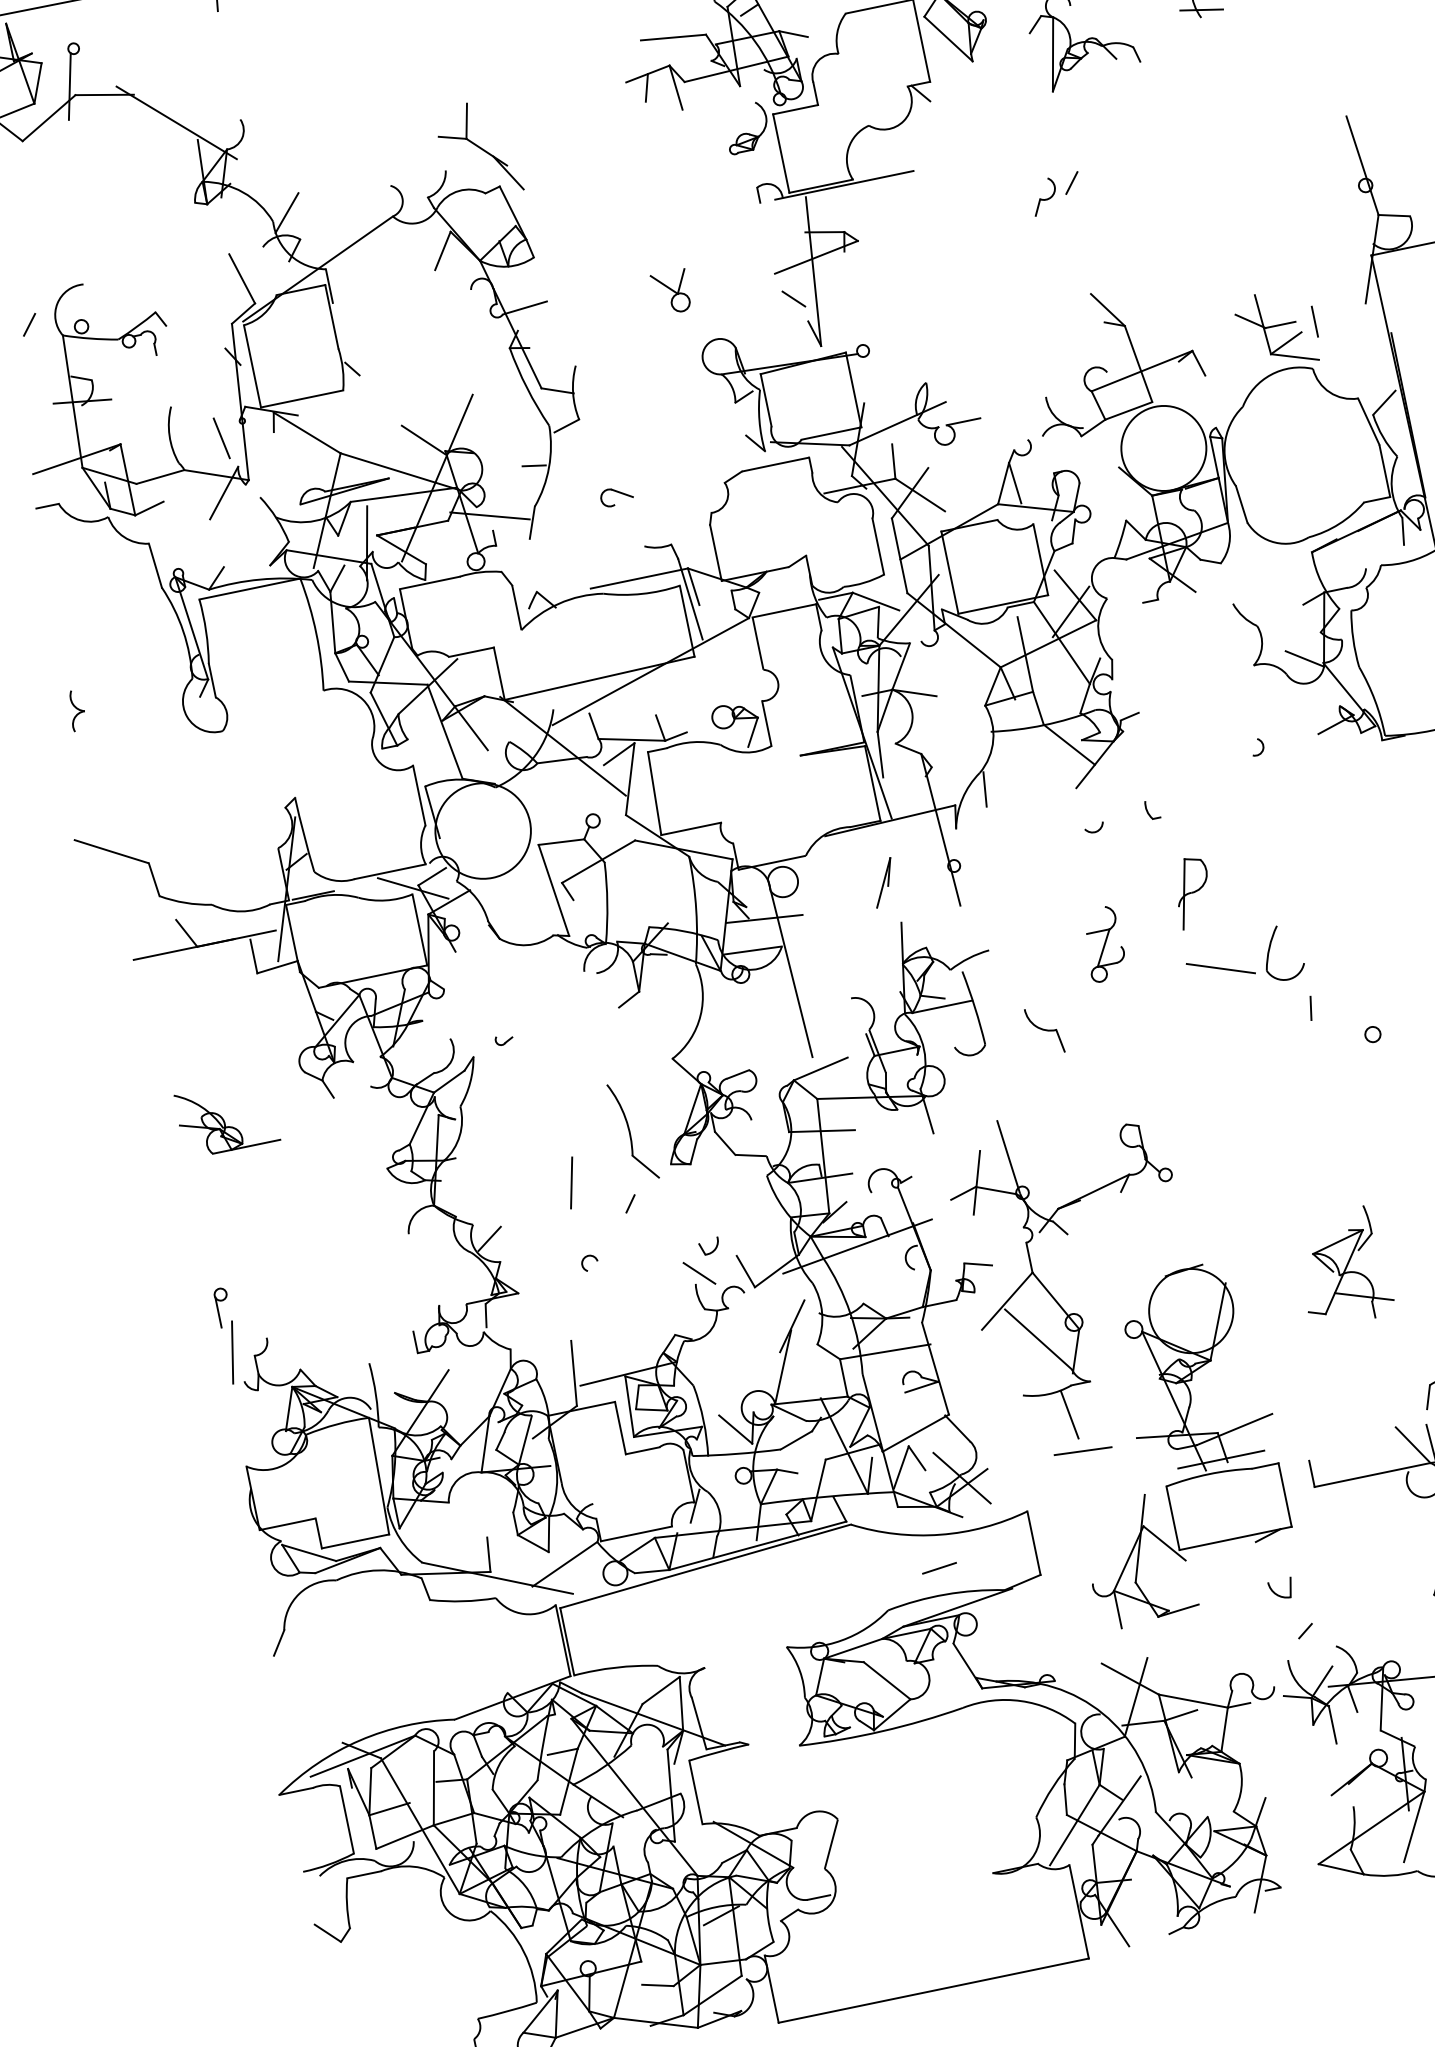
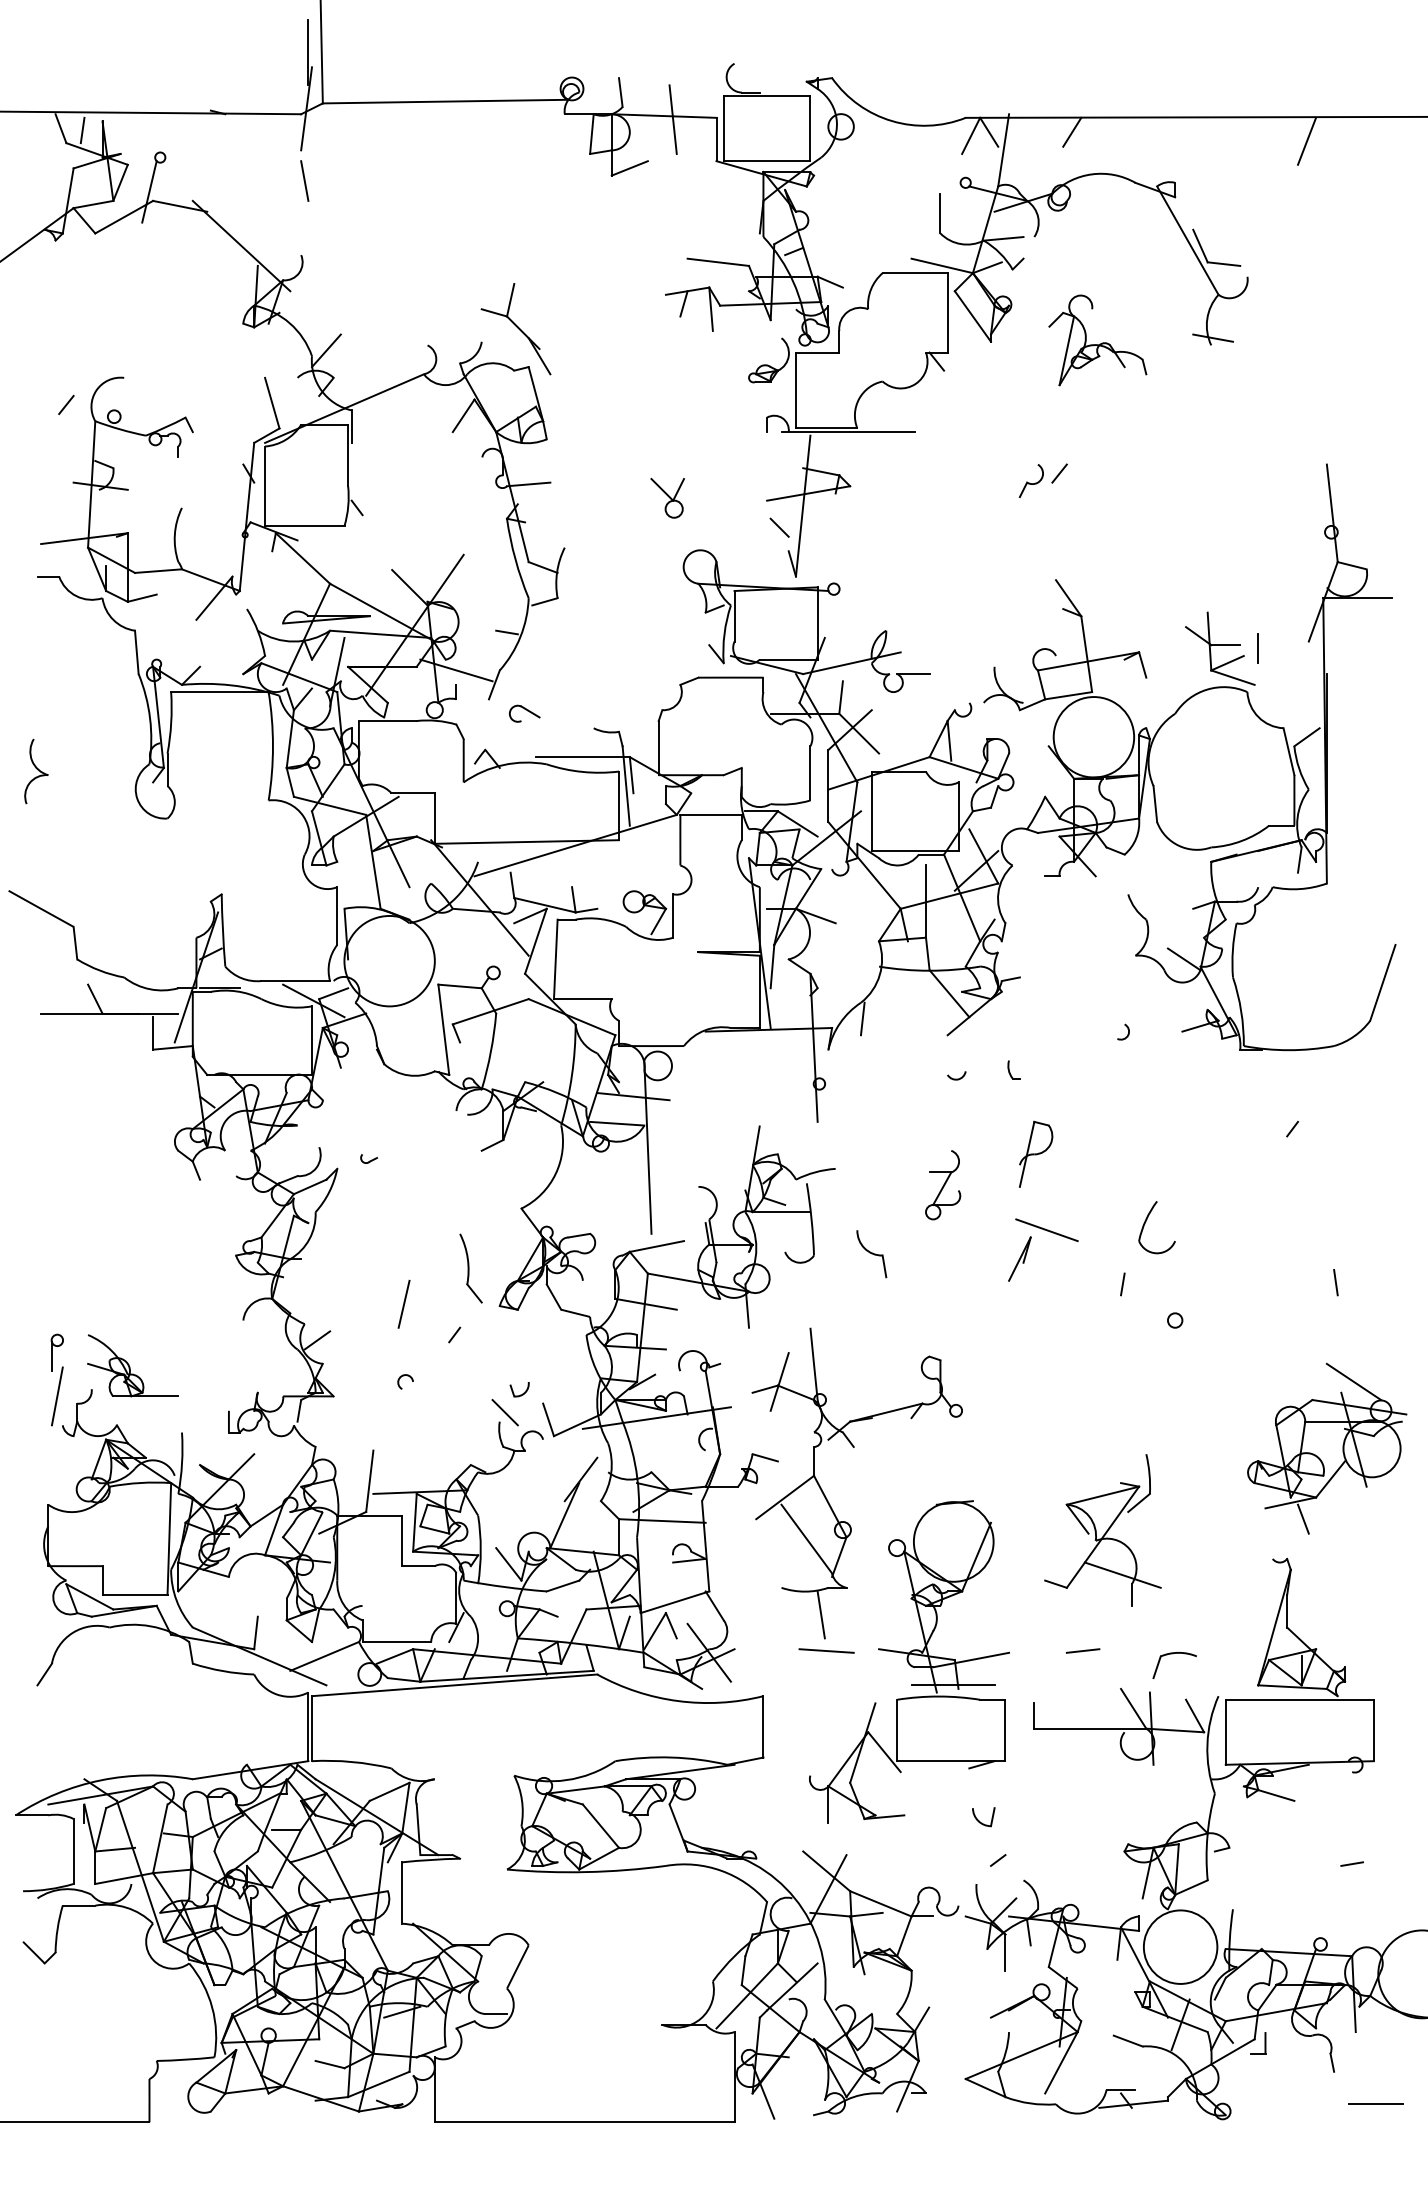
line: (221, 437) -> (304, 180), moved
part: (616, 496) -> (524, 713), moved
part: (77, 710) -> (36, 771), size x1.67
part: (883, 882) -> (1019, 1258), moved
part: (1269, 952) -> (1145, 1224), moved
part: (226, 1117) -> (132, 1365), moved
part: (632, 1131) -> (470, 1268), size x0.71
part: (1342, 1267) -> (1102, 1530), size x1.43
line: (938, 1567) -> (1082, 1650), moved

